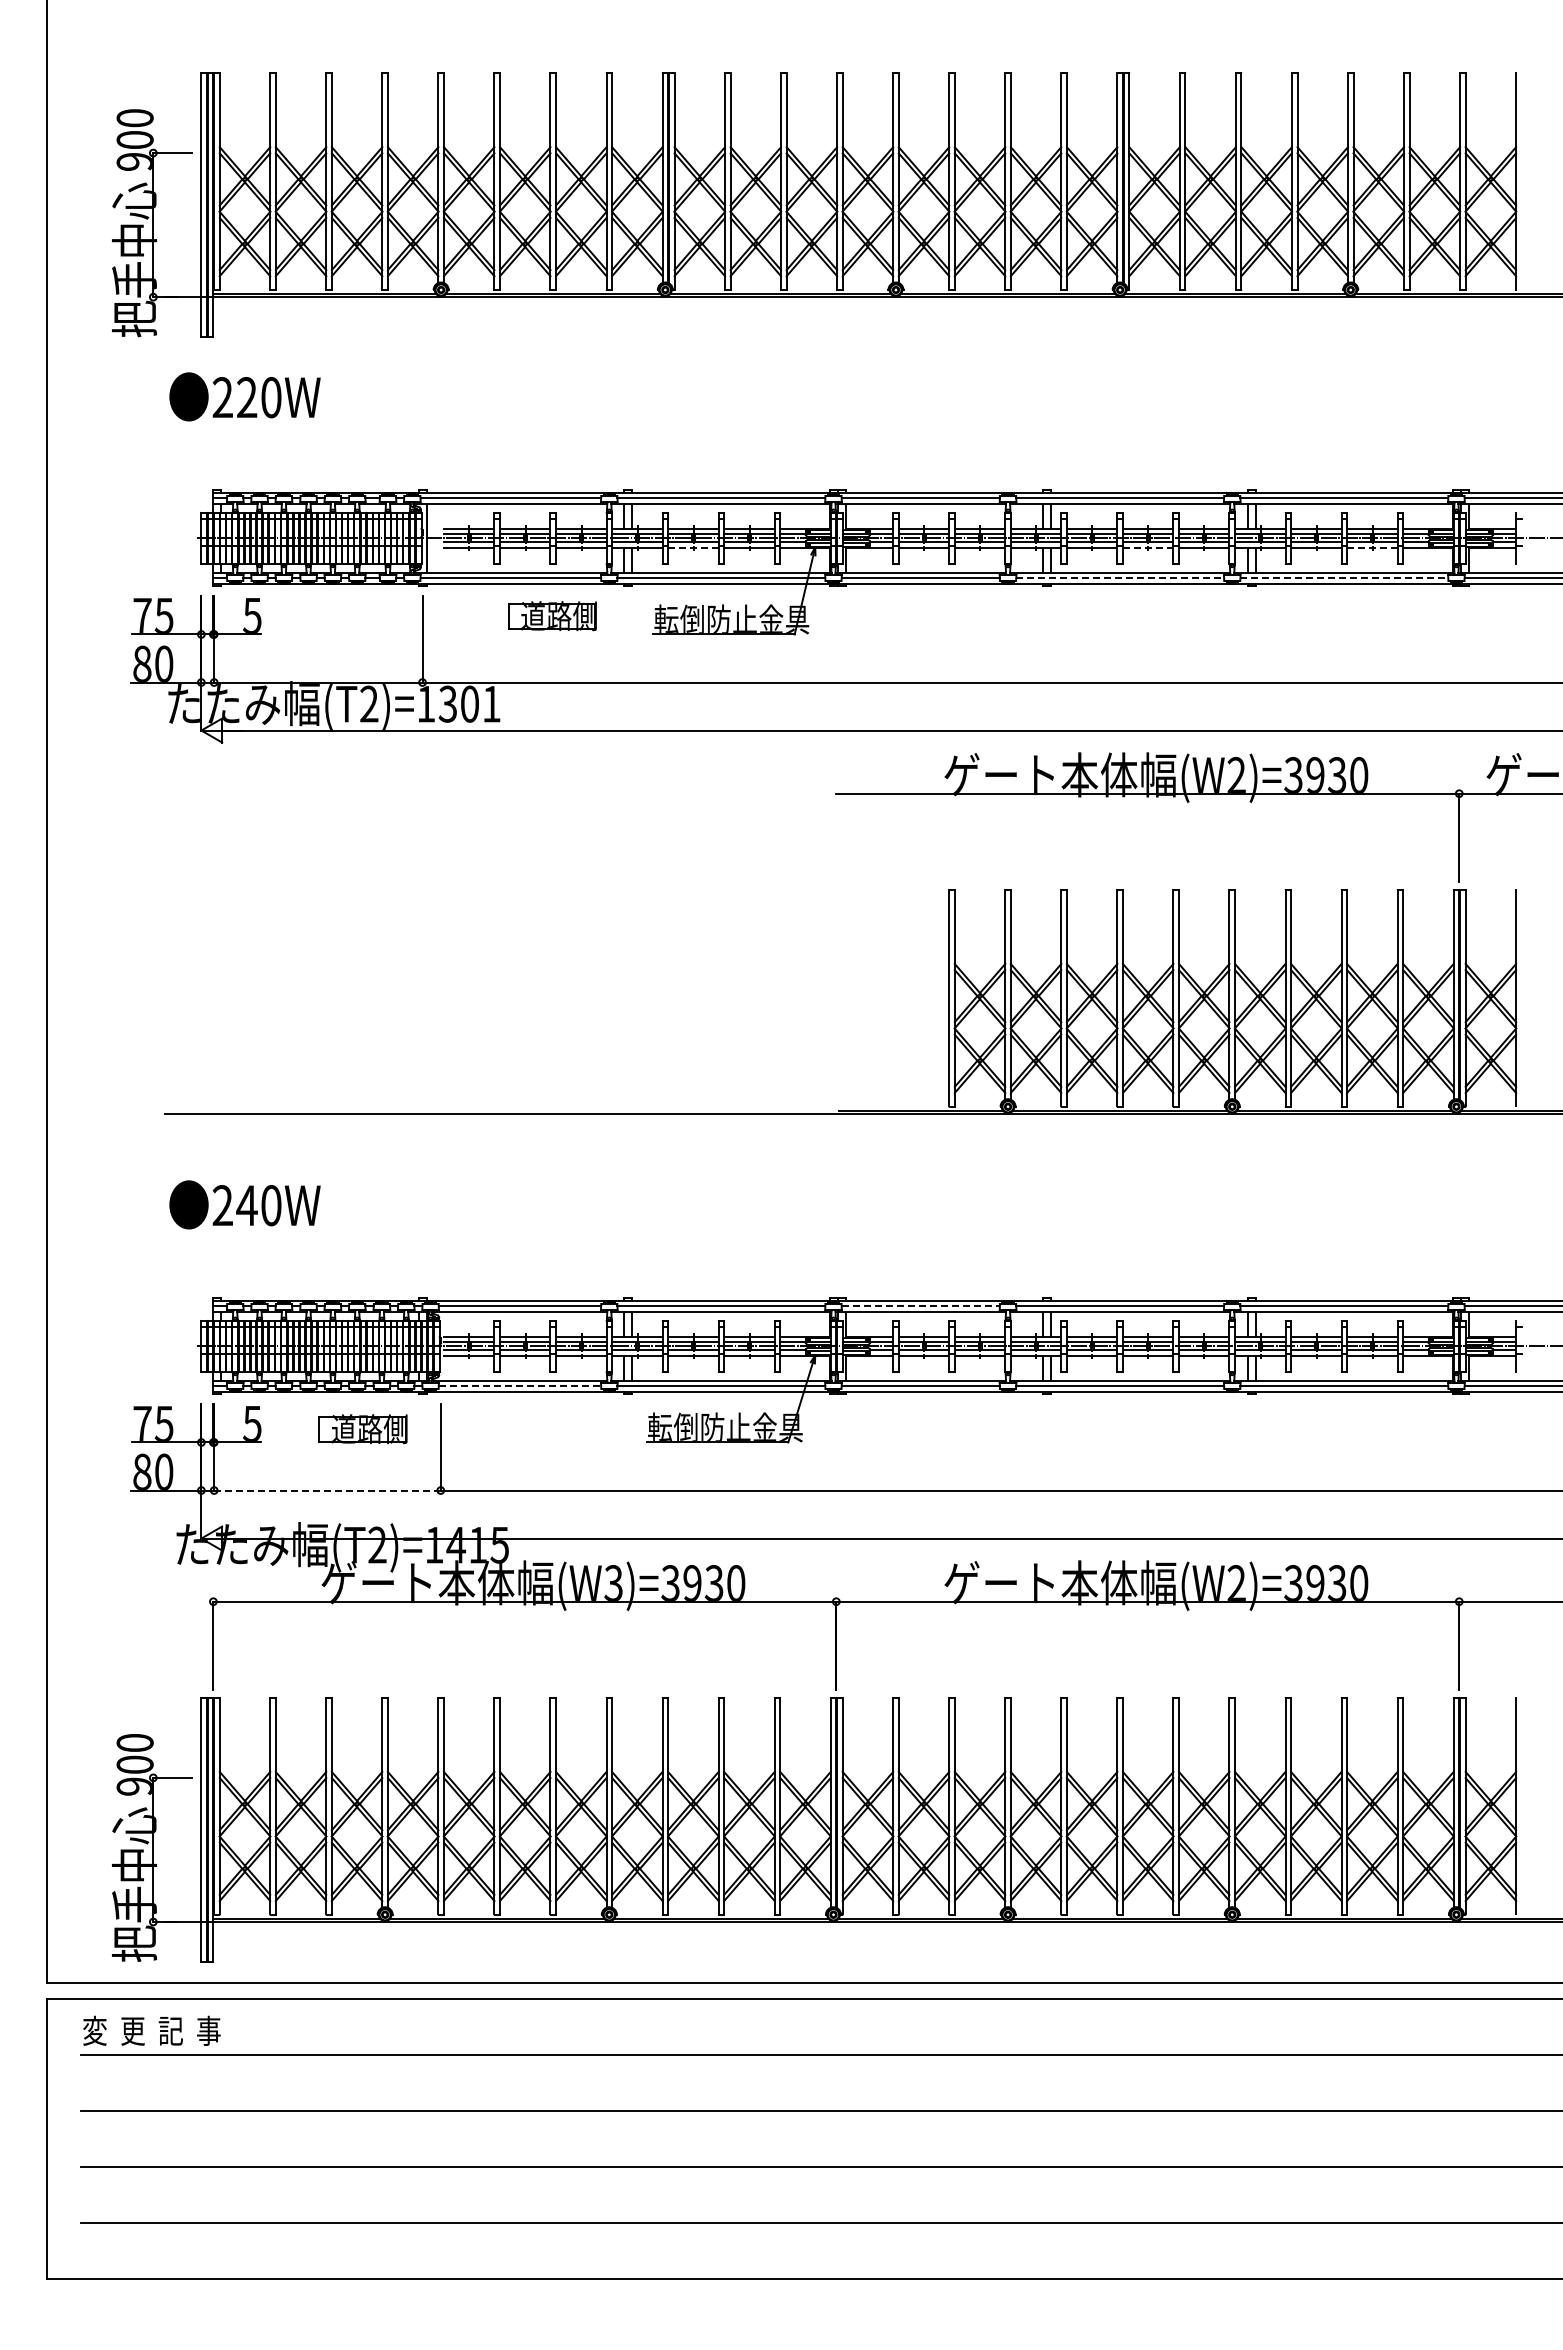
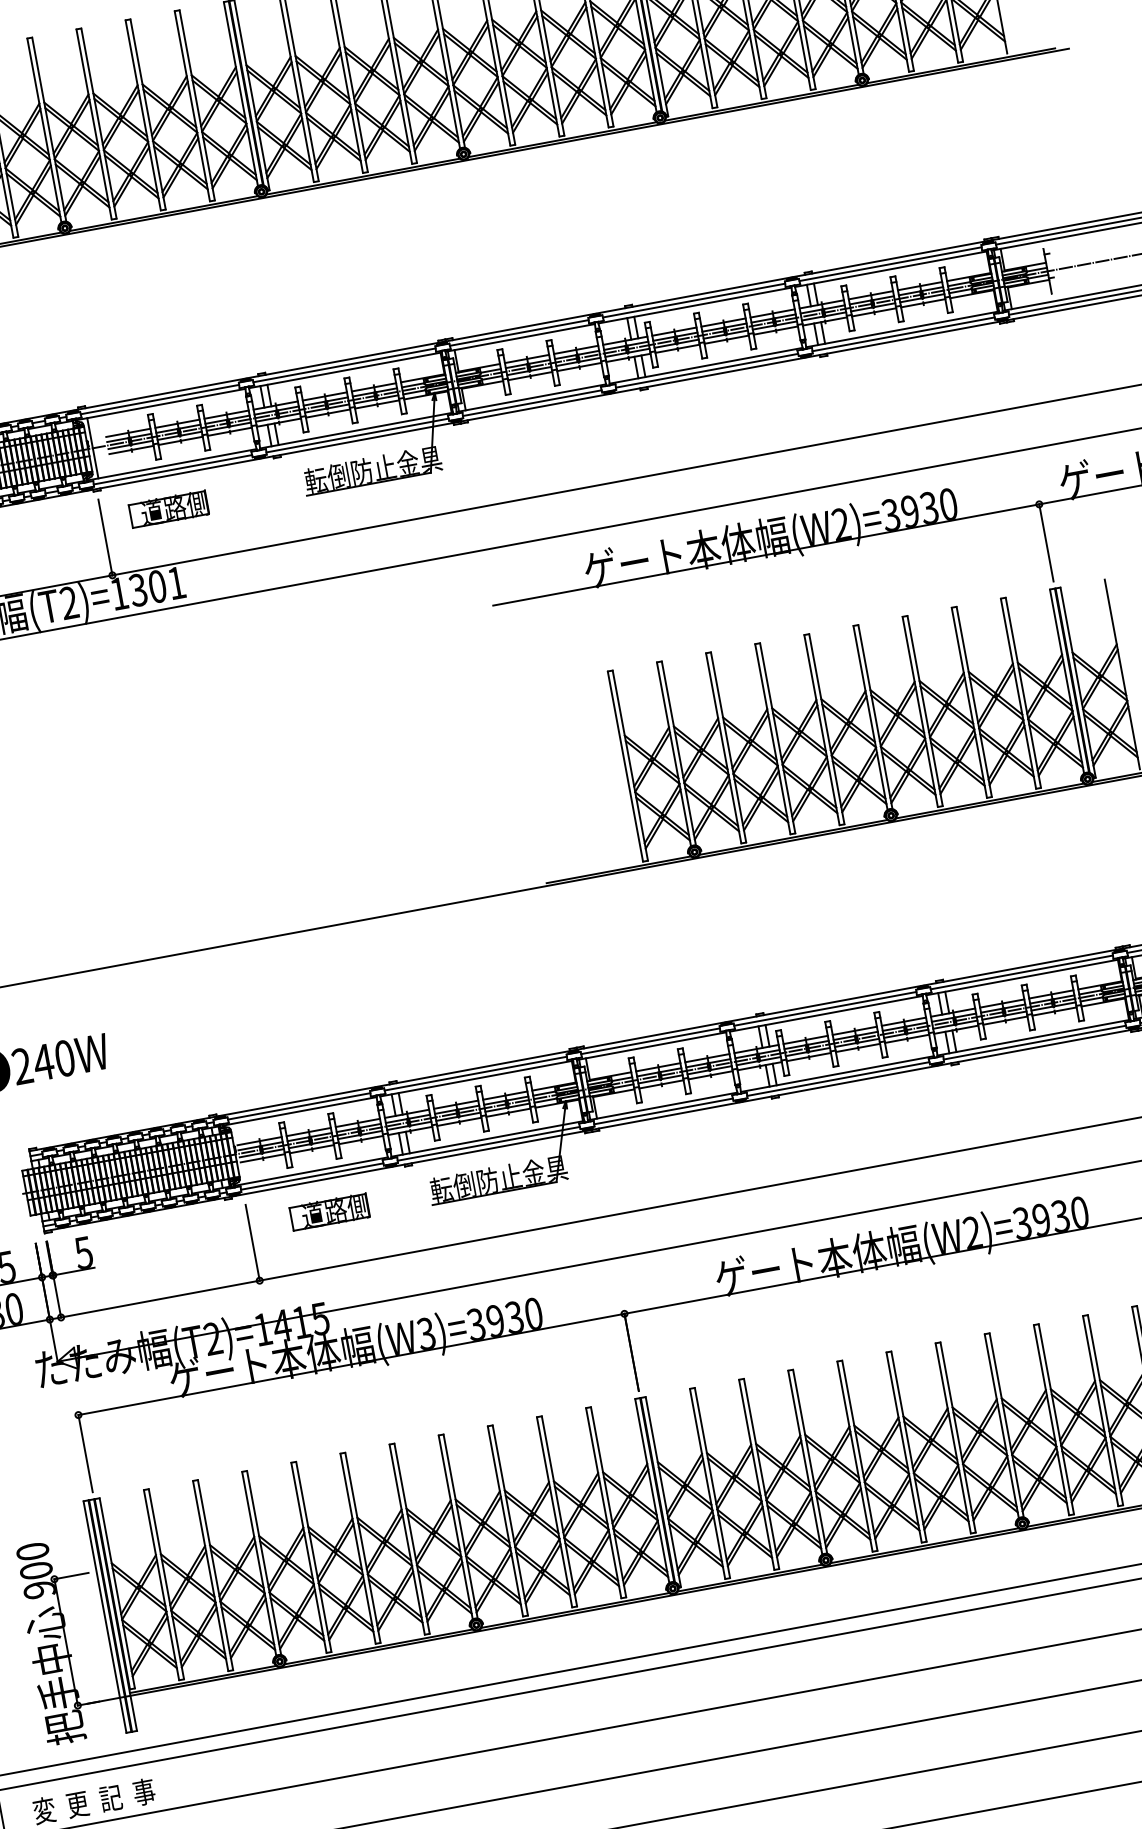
line: (693, 548) -> (328, 413), dashed -> solid
line: (1148, 548) -> (727, 339), dashed -> solid
line: (1372, 548) -> (923, 303), dashed -> solid
line: (1120, 578) -> (707, 370), dashed -> solid
line: (1344, 578) -> (903, 334), dashed -> solid
part: (552, 616) -> (169, 509), moved
line: (921, 1306) -> (651, 1041), dashed -> solid
line: (520, 1386) -> (312, 1176), dashed -> solid
part: (362, 1429) -> (329, 1212), moved
line: (326, 1490) -> (159, 1299), dashed -> solid

